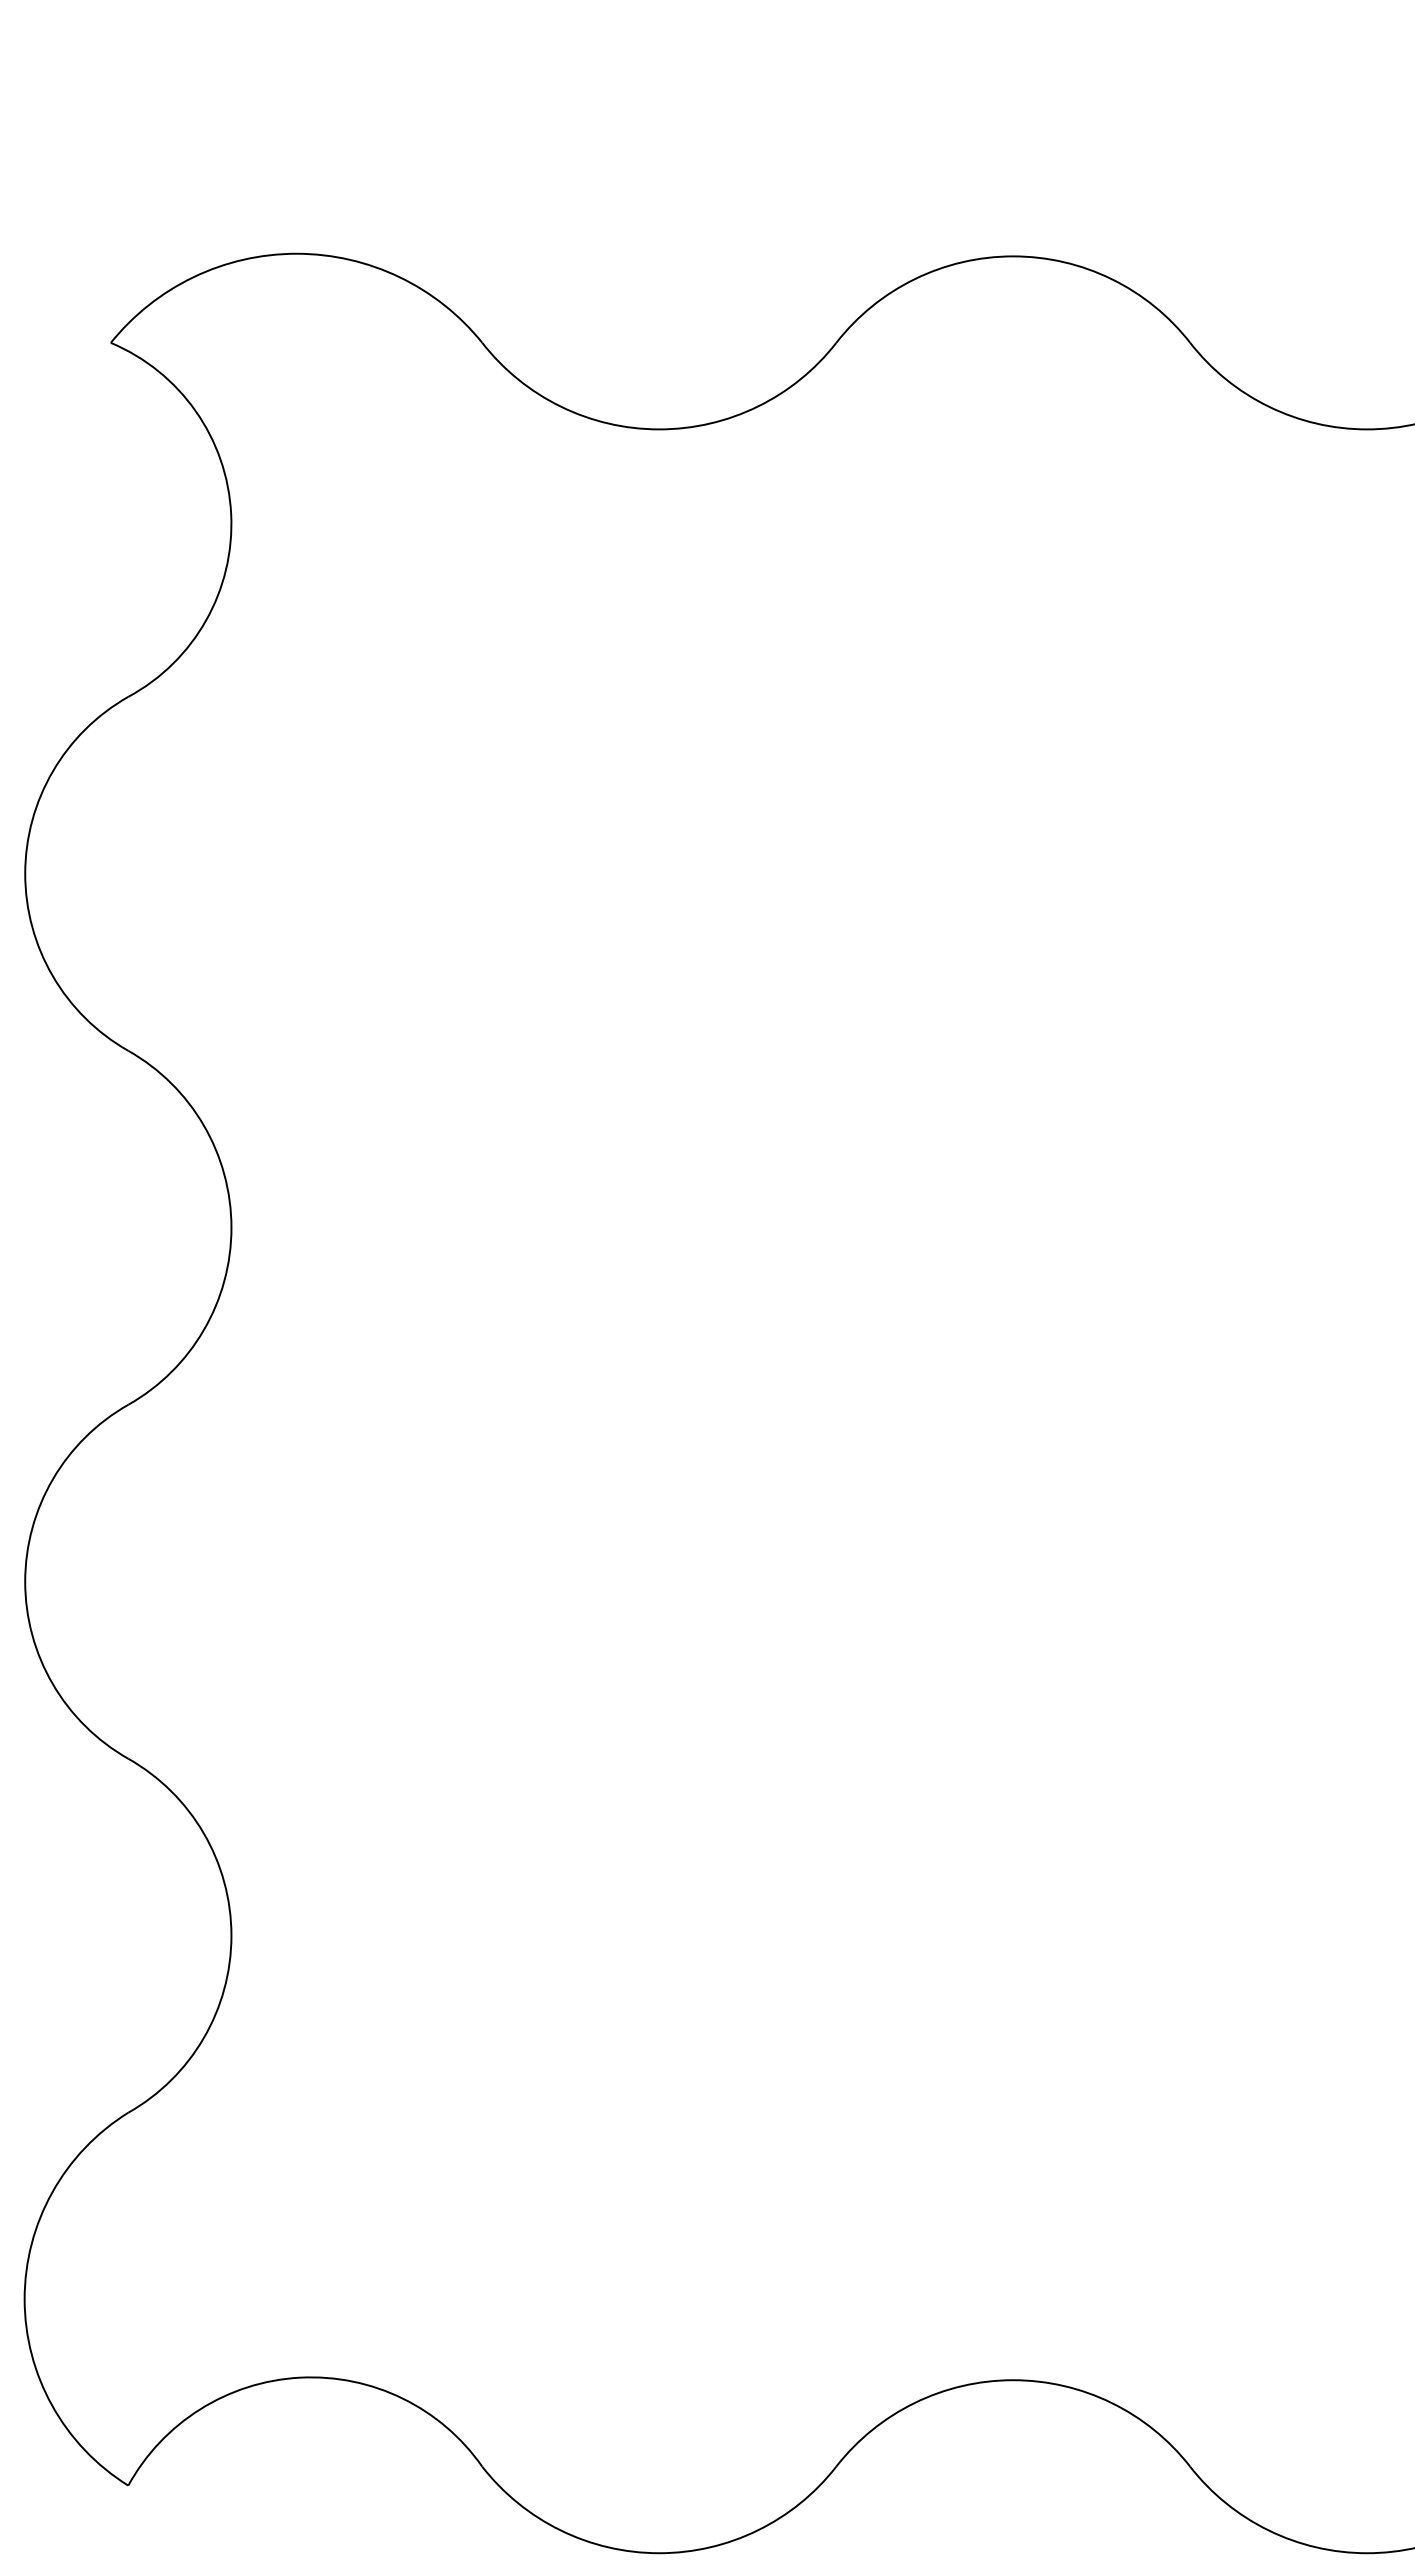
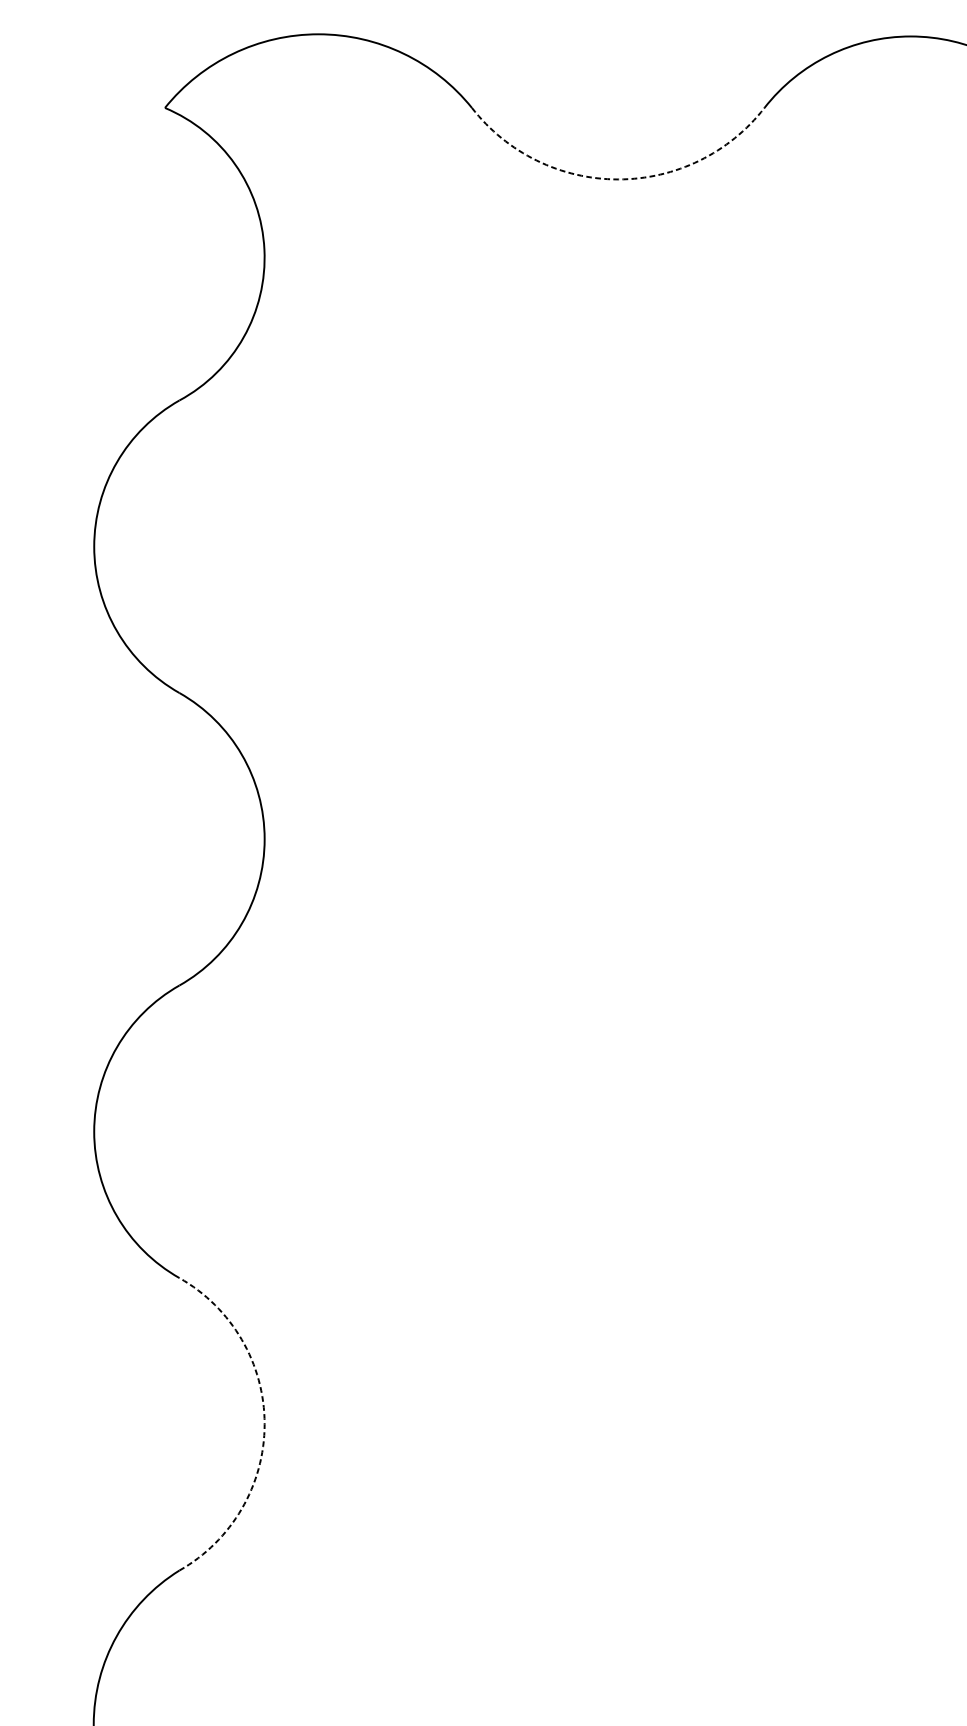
arc: (659, 429) -> (618, 179), solid -> dashed
arc: (231, 1935) -> (264, 1424), solid -> dashed

